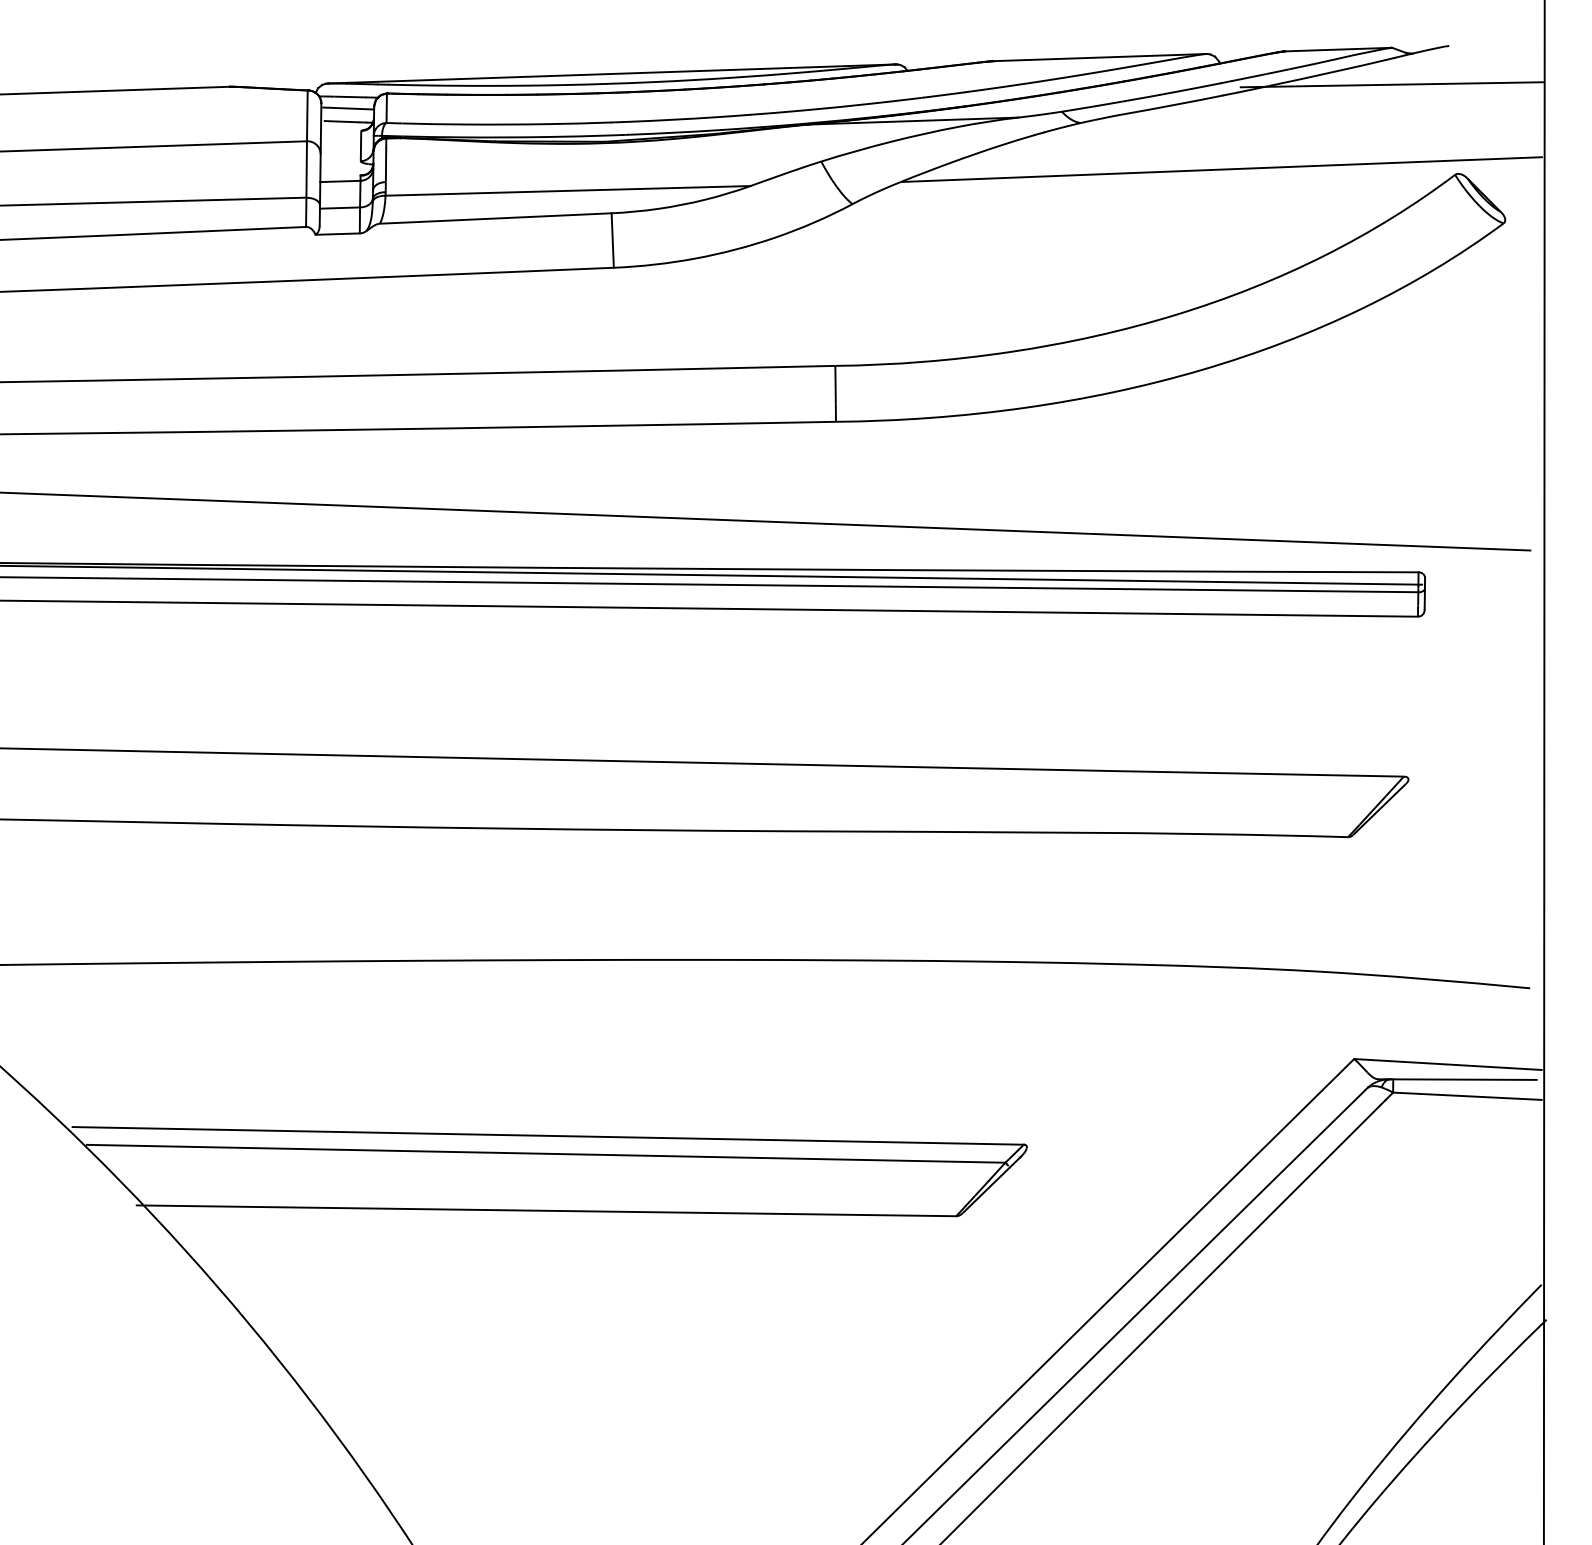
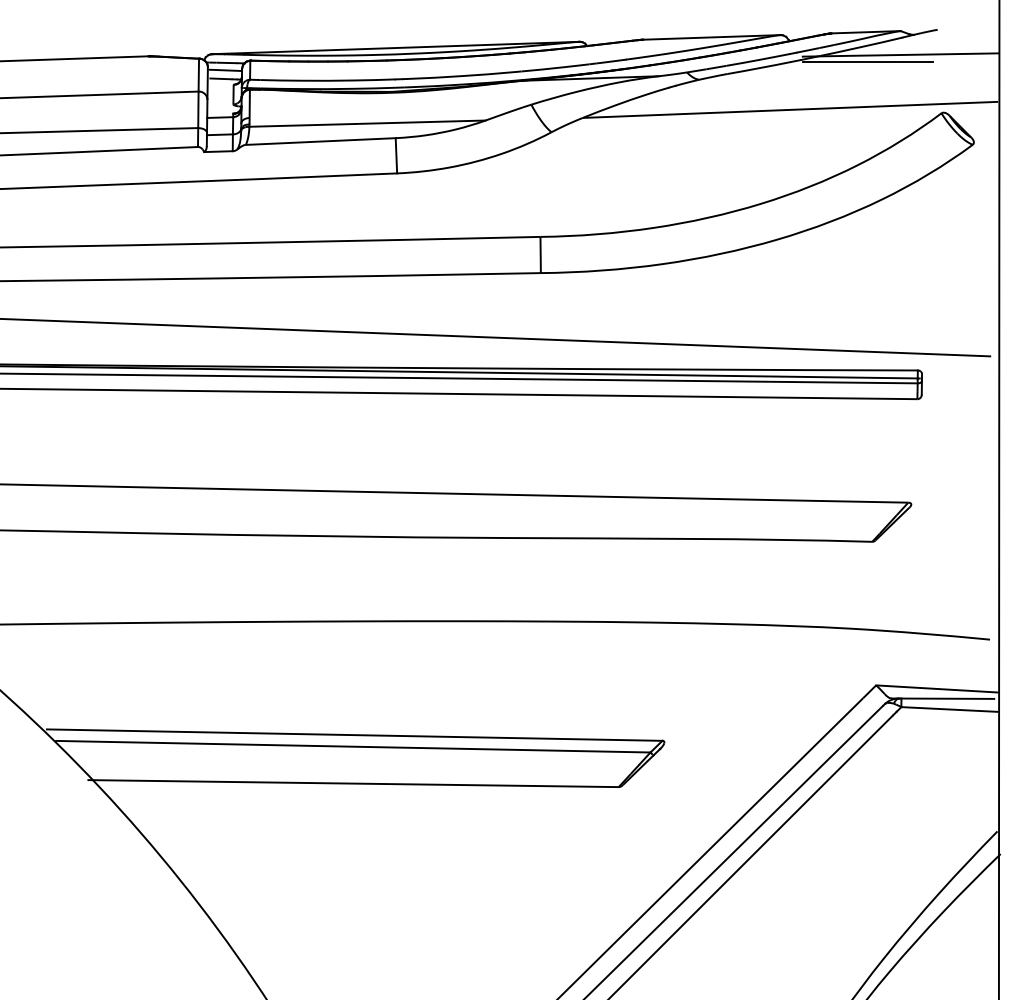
line: (1340, 94) -> (867, 61), added

